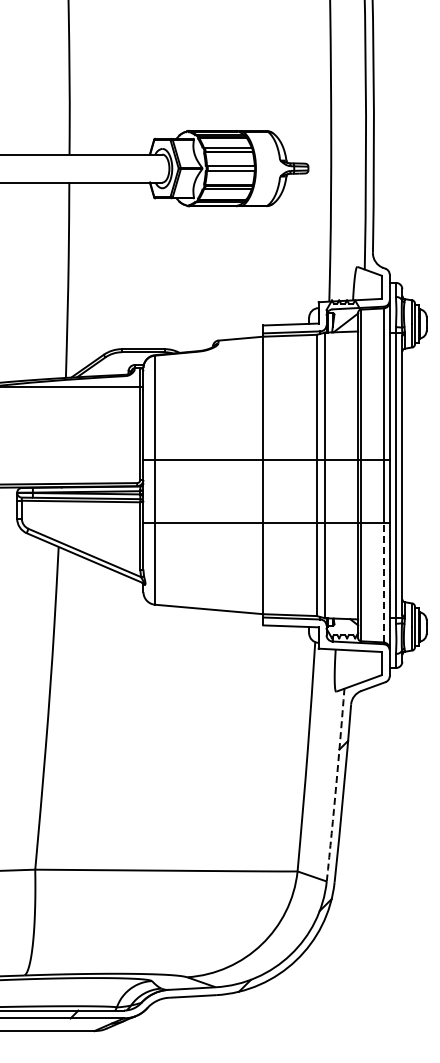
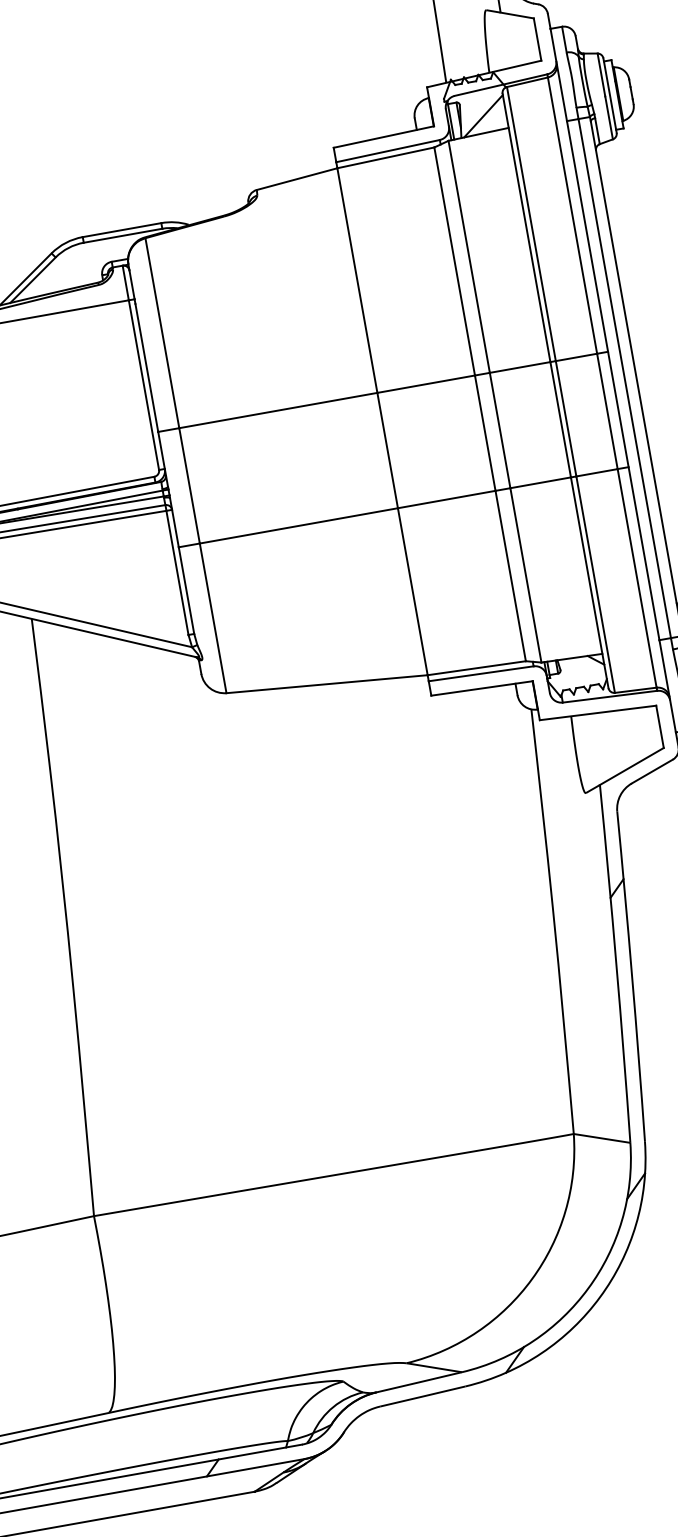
line: (383, 582) -> (636, 578), dashed -> solid
arc: (336, 785) -> (616, 964), dashed -> solid

